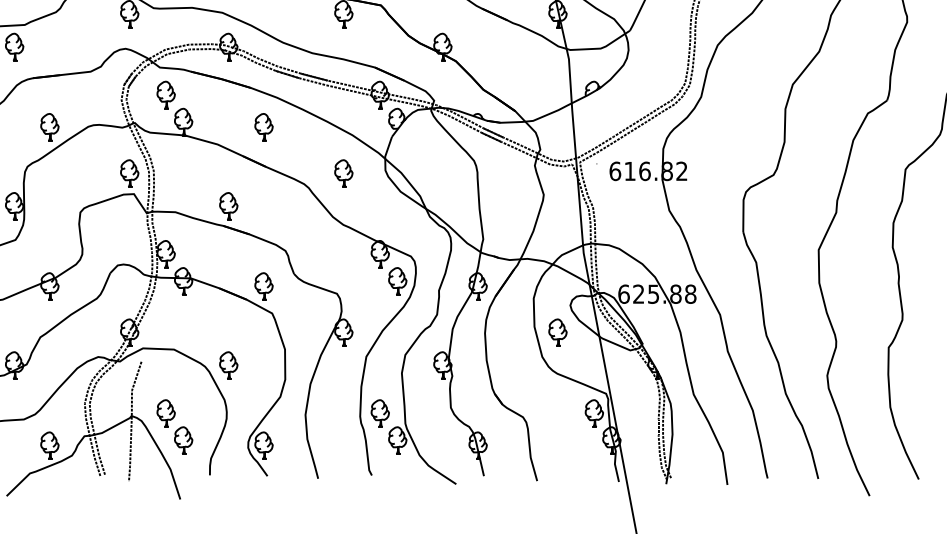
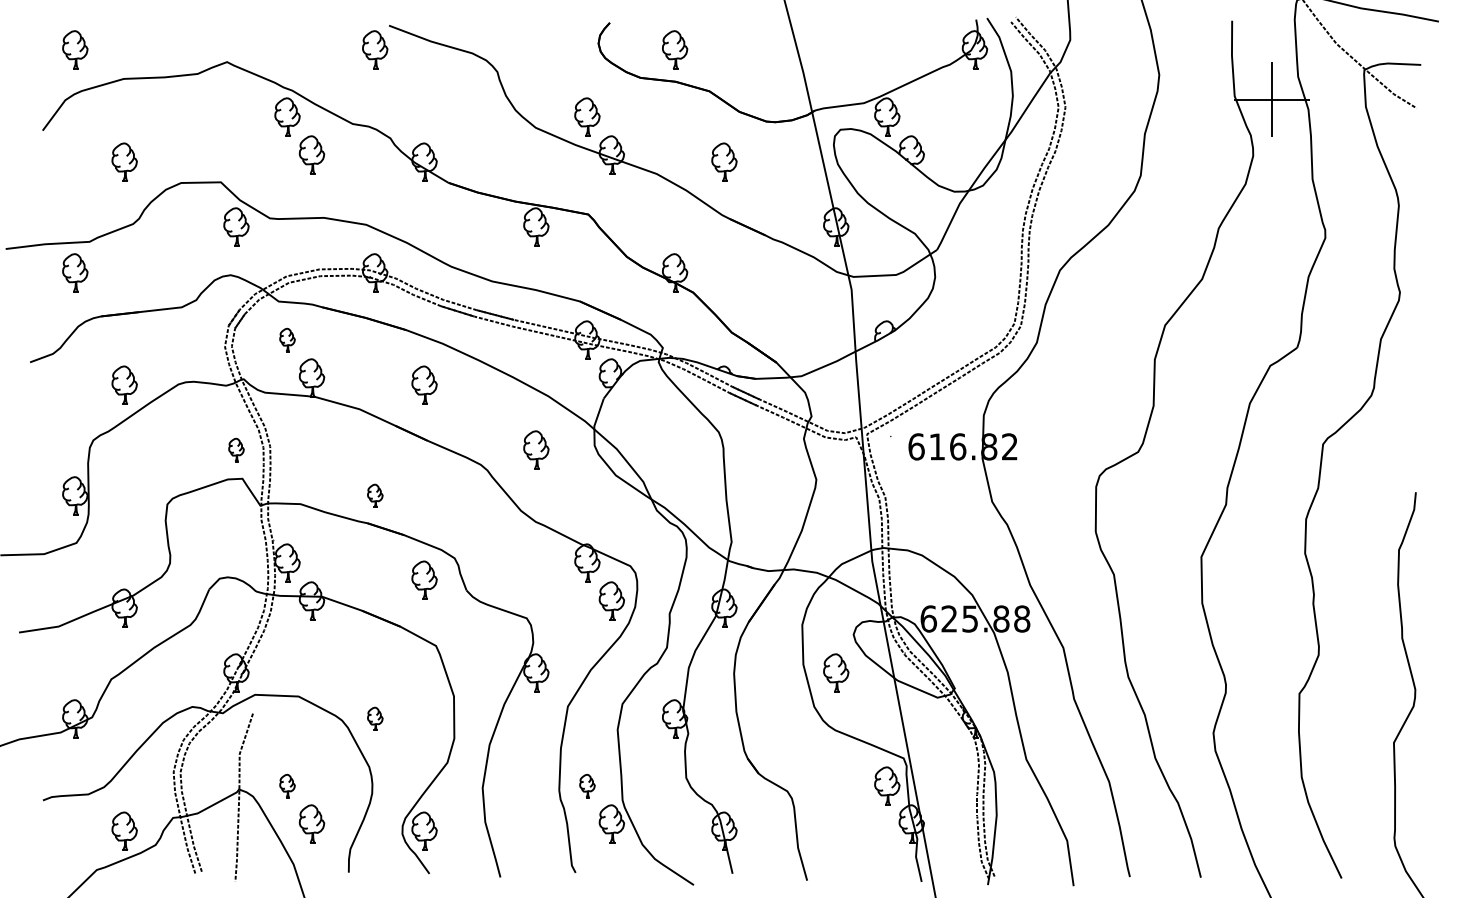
part: (166, 94) -> (287, 339), size x0.6
part: (129, 173) -> (236, 449), size x0.6
part: (228, 206) -> (375, 495), size x0.6
part: (263, 286) -> (424, 579), moved
part: (228, 365) -> (375, 718), size x0.6
part: (166, 413) -> (287, 785), size x0.6
part: (380, 413) -> (587, 785), size x0.6

